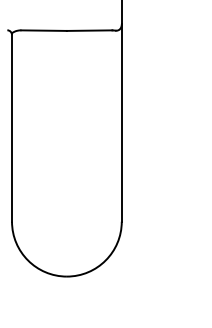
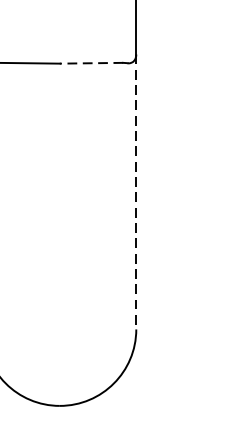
line: (89, 30) -> (91, 63), solid -> dashed
line: (121, 123) -> (135, 192), solid -> dashed

